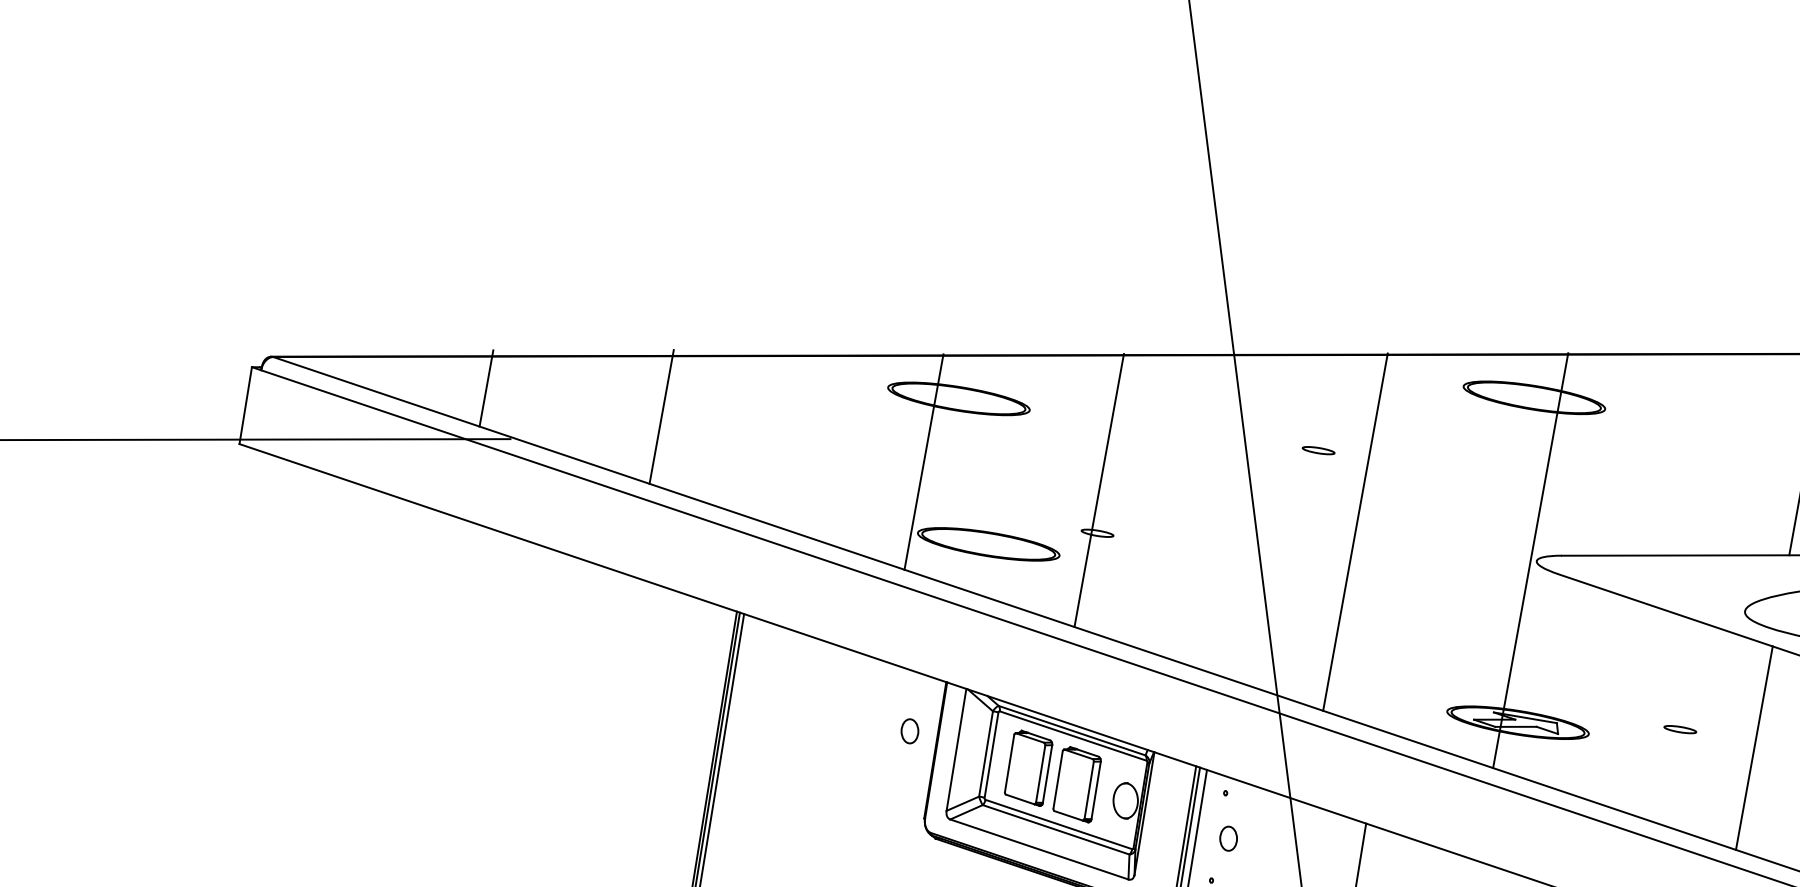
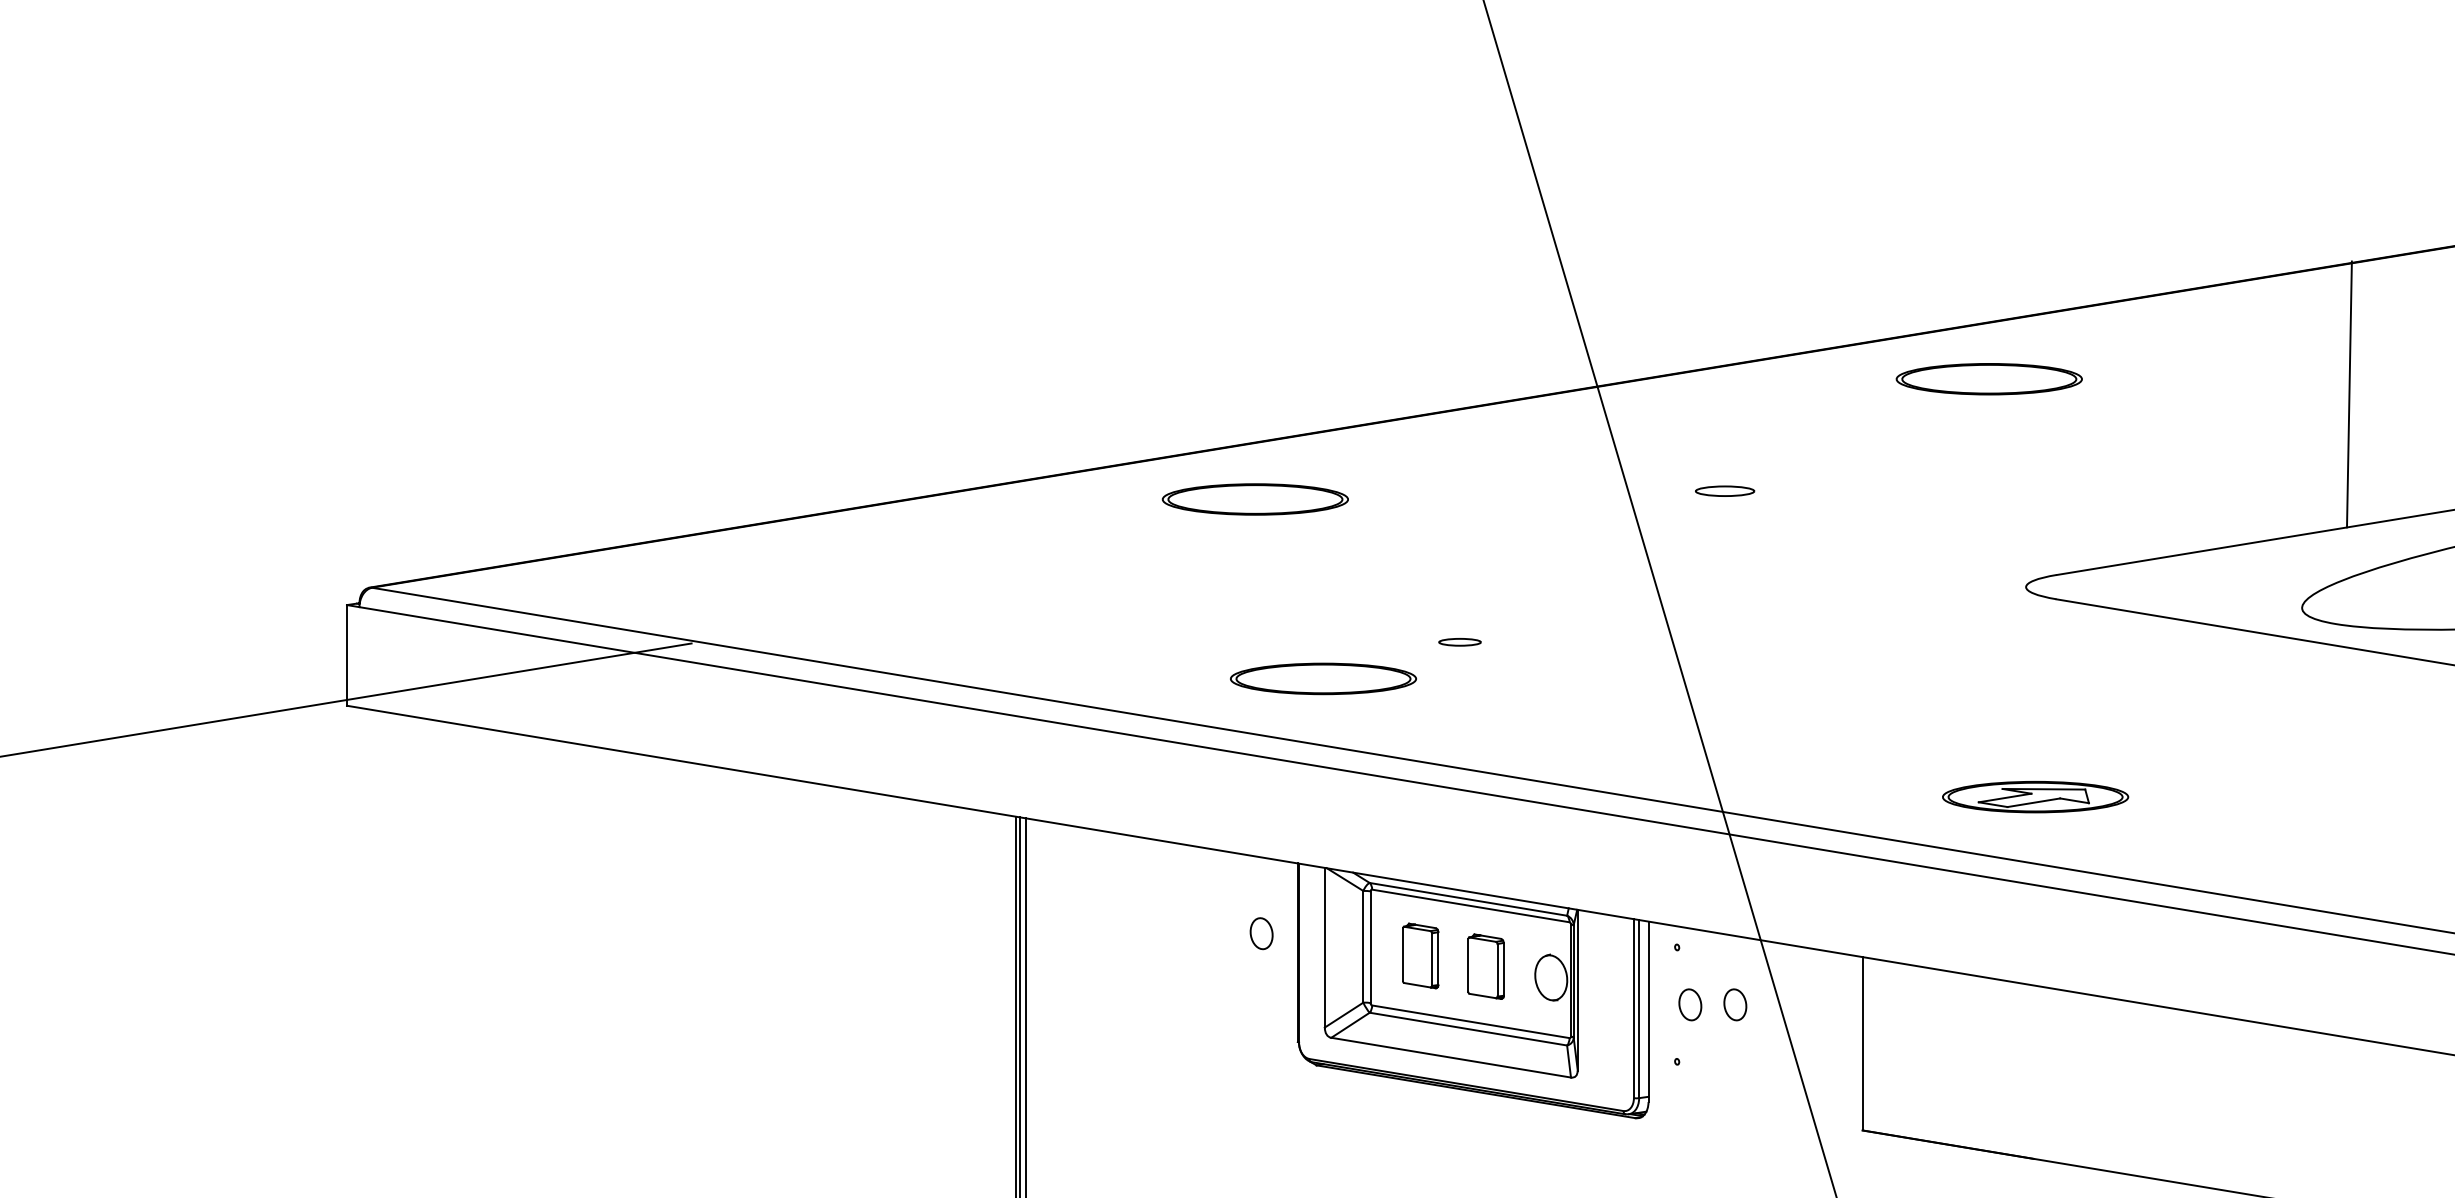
line: (486, 388) -> (650, 583), removed
line: (661, 416) -> (879, 583), removed
part: (1318, 450) -> (1724, 490), size x1.4
line: (923, 461) -> (1223, 586), removed
line: (1098, 490) -> (1452, 587), removed
line: (1355, 532) -> (1788, 587), removed
line: (1530, 560) -> (2018, 587), removed
part: (1679, 729) -> (2243, 772), removed
line: (1753, 747) -> (2341, 780), removed
part: (1028, 767) -> (1420, 955), size x0.7
part: (1076, 784) -> (1485, 966), size x0.7
part: (1263, 844) -> (1735, 1004), added

